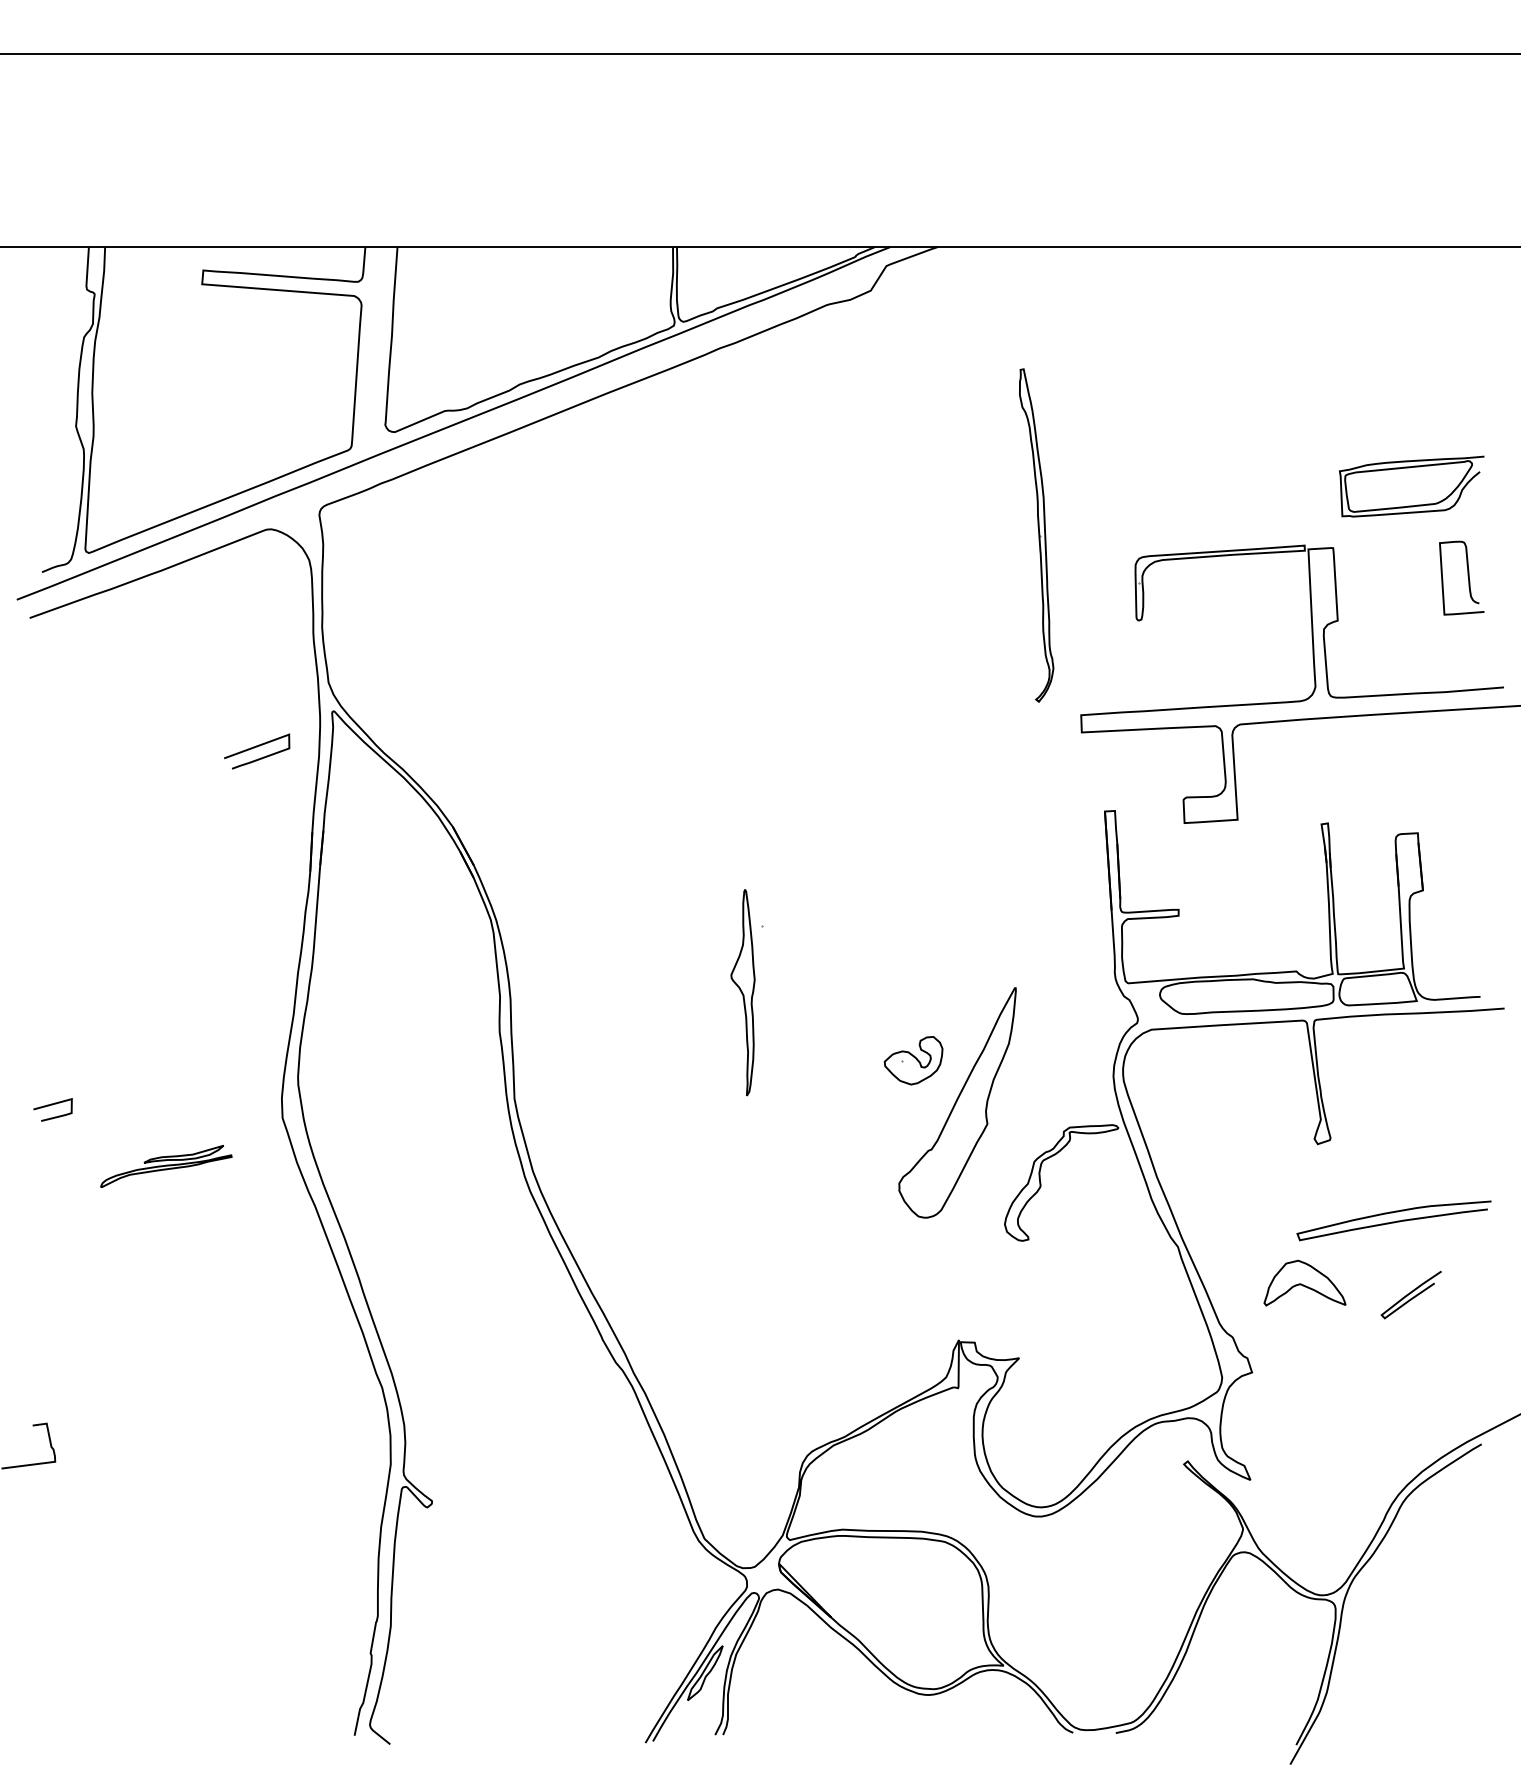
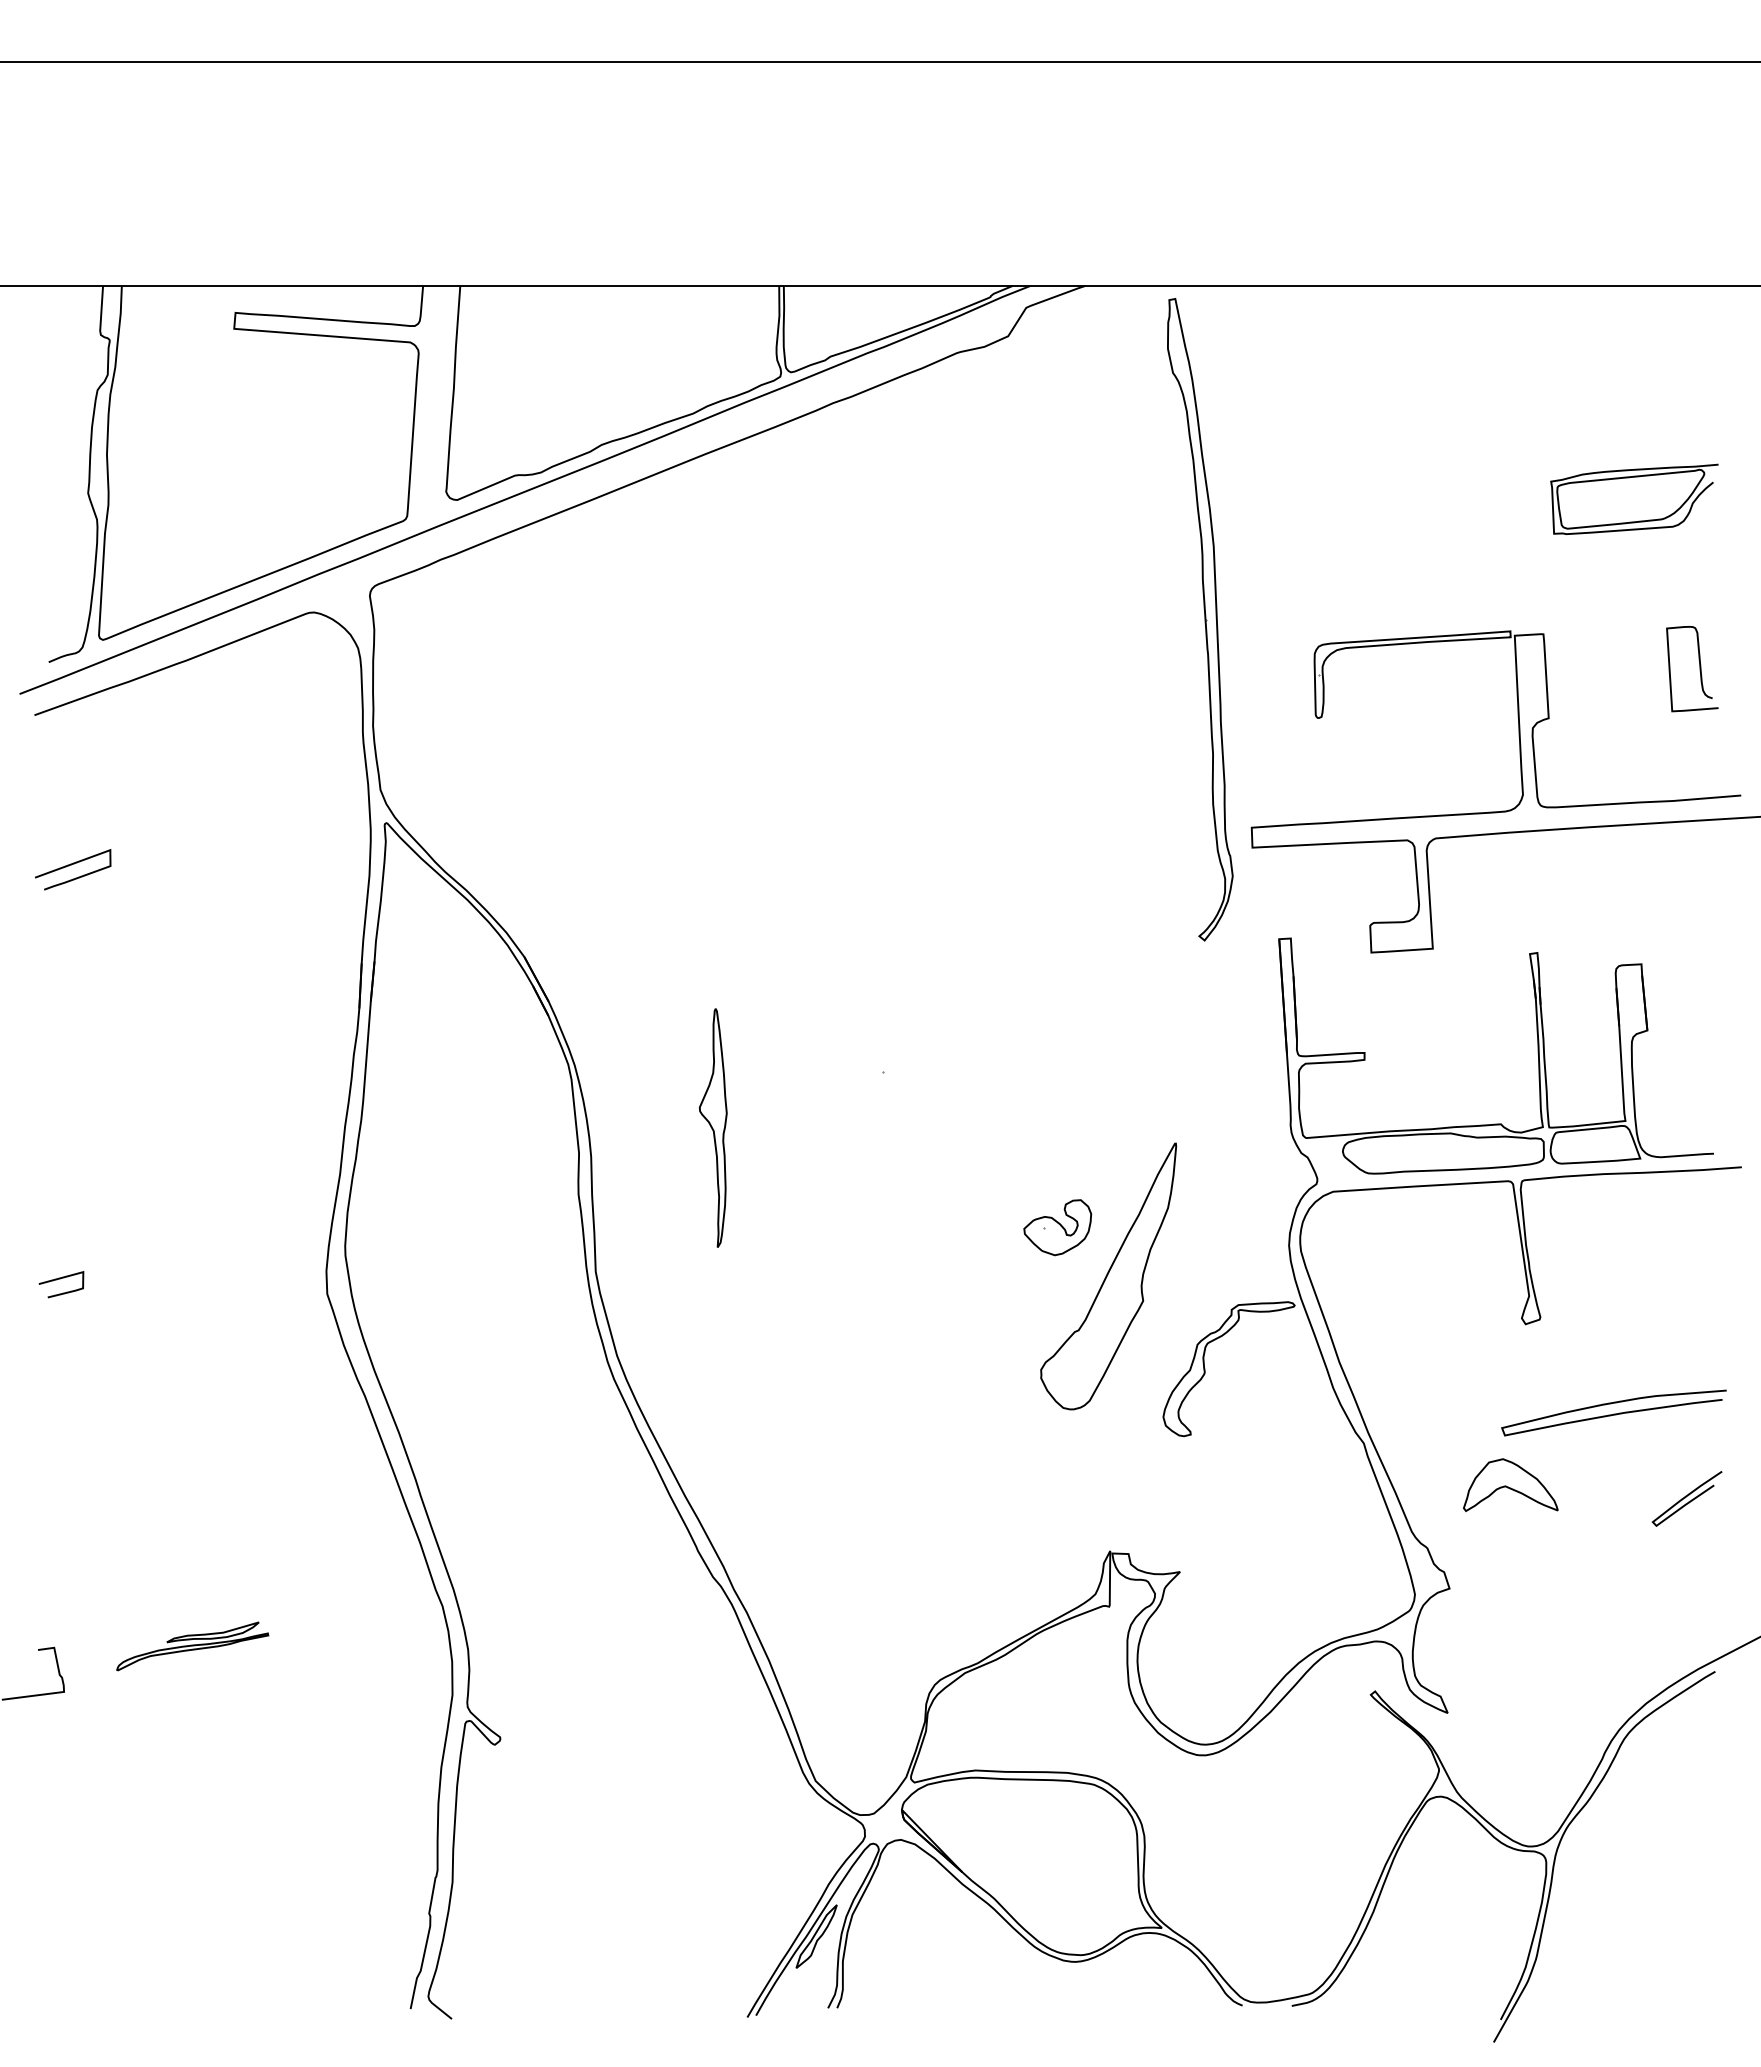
part: (1411, 486) -> (1634, 499), moved
part: (1036, 535) -> (1199, 619), size x1.67
curve: (257, 747) -> (73, 865), moved
part: (742, 992) -> (712, 1127), moved
part: (166, 1166) -> (192, 1646), moved
curve: (1410, 1294) -> (1686, 1498), moved

